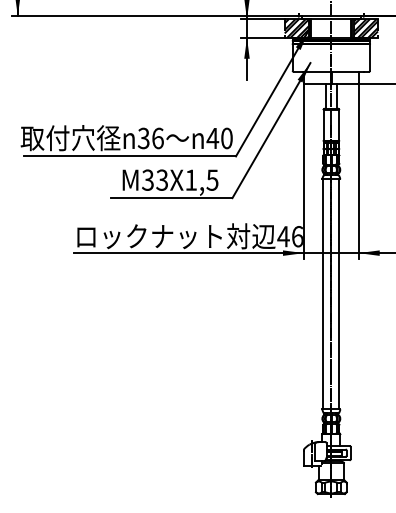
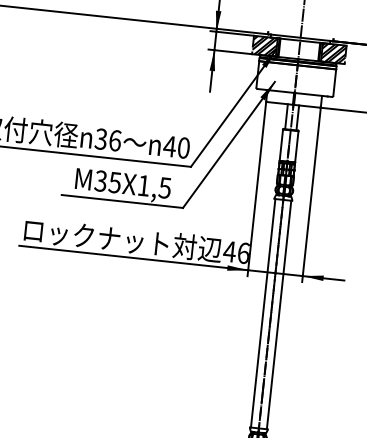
text: (162, 179) -> (115, 182), M33X1,5 -> M35X1,5

